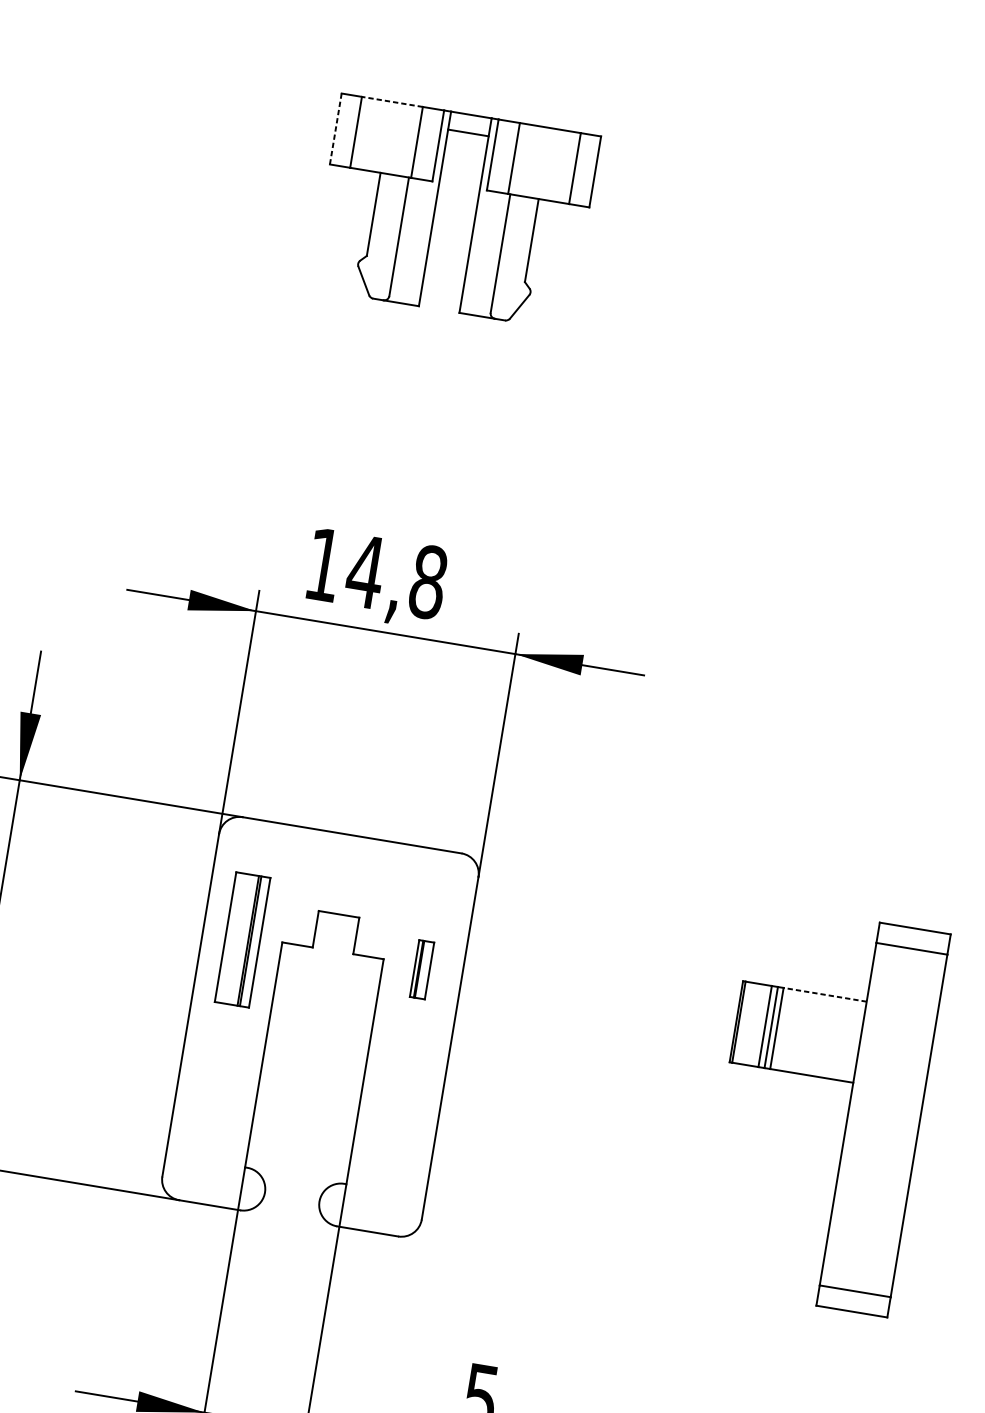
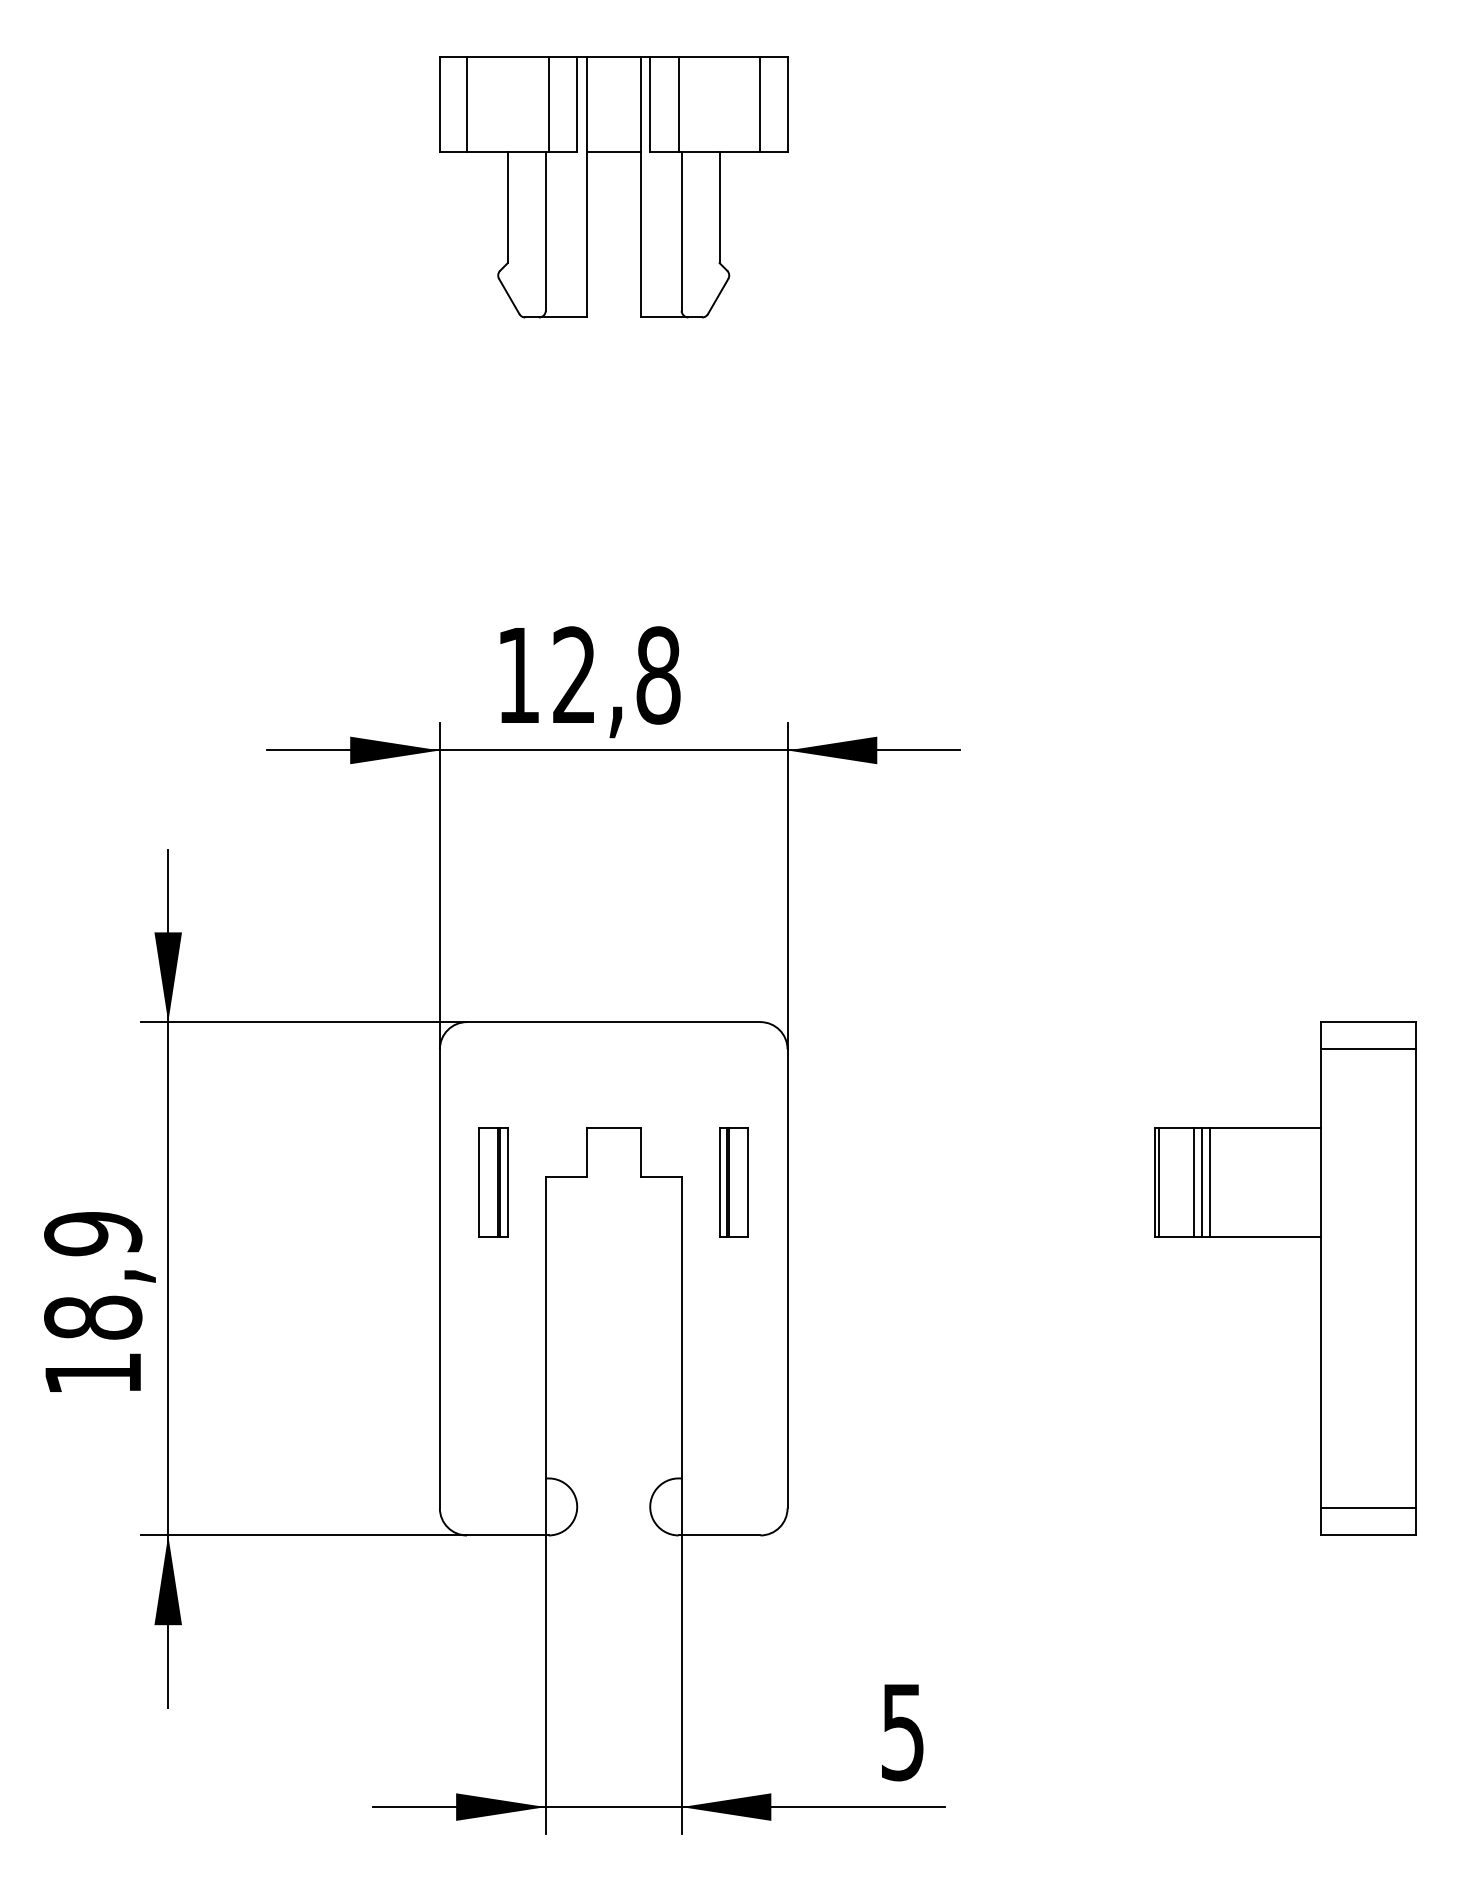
line: (392, 101) -> (507, 56), dashed -> solid
line: (335, 129) -> (439, 104), dashed -> solid
line: (468, 132) -> (613, 151), moved
text: (365, 571) -> (574, 674), 14,8 -> 12,8
part: (242, 940) -> (493, 1182), size x0.62
part: (421, 969) -> (733, 1182), size x1.43
line: (825, 995) -> (1265, 1128), dashed -> solid

